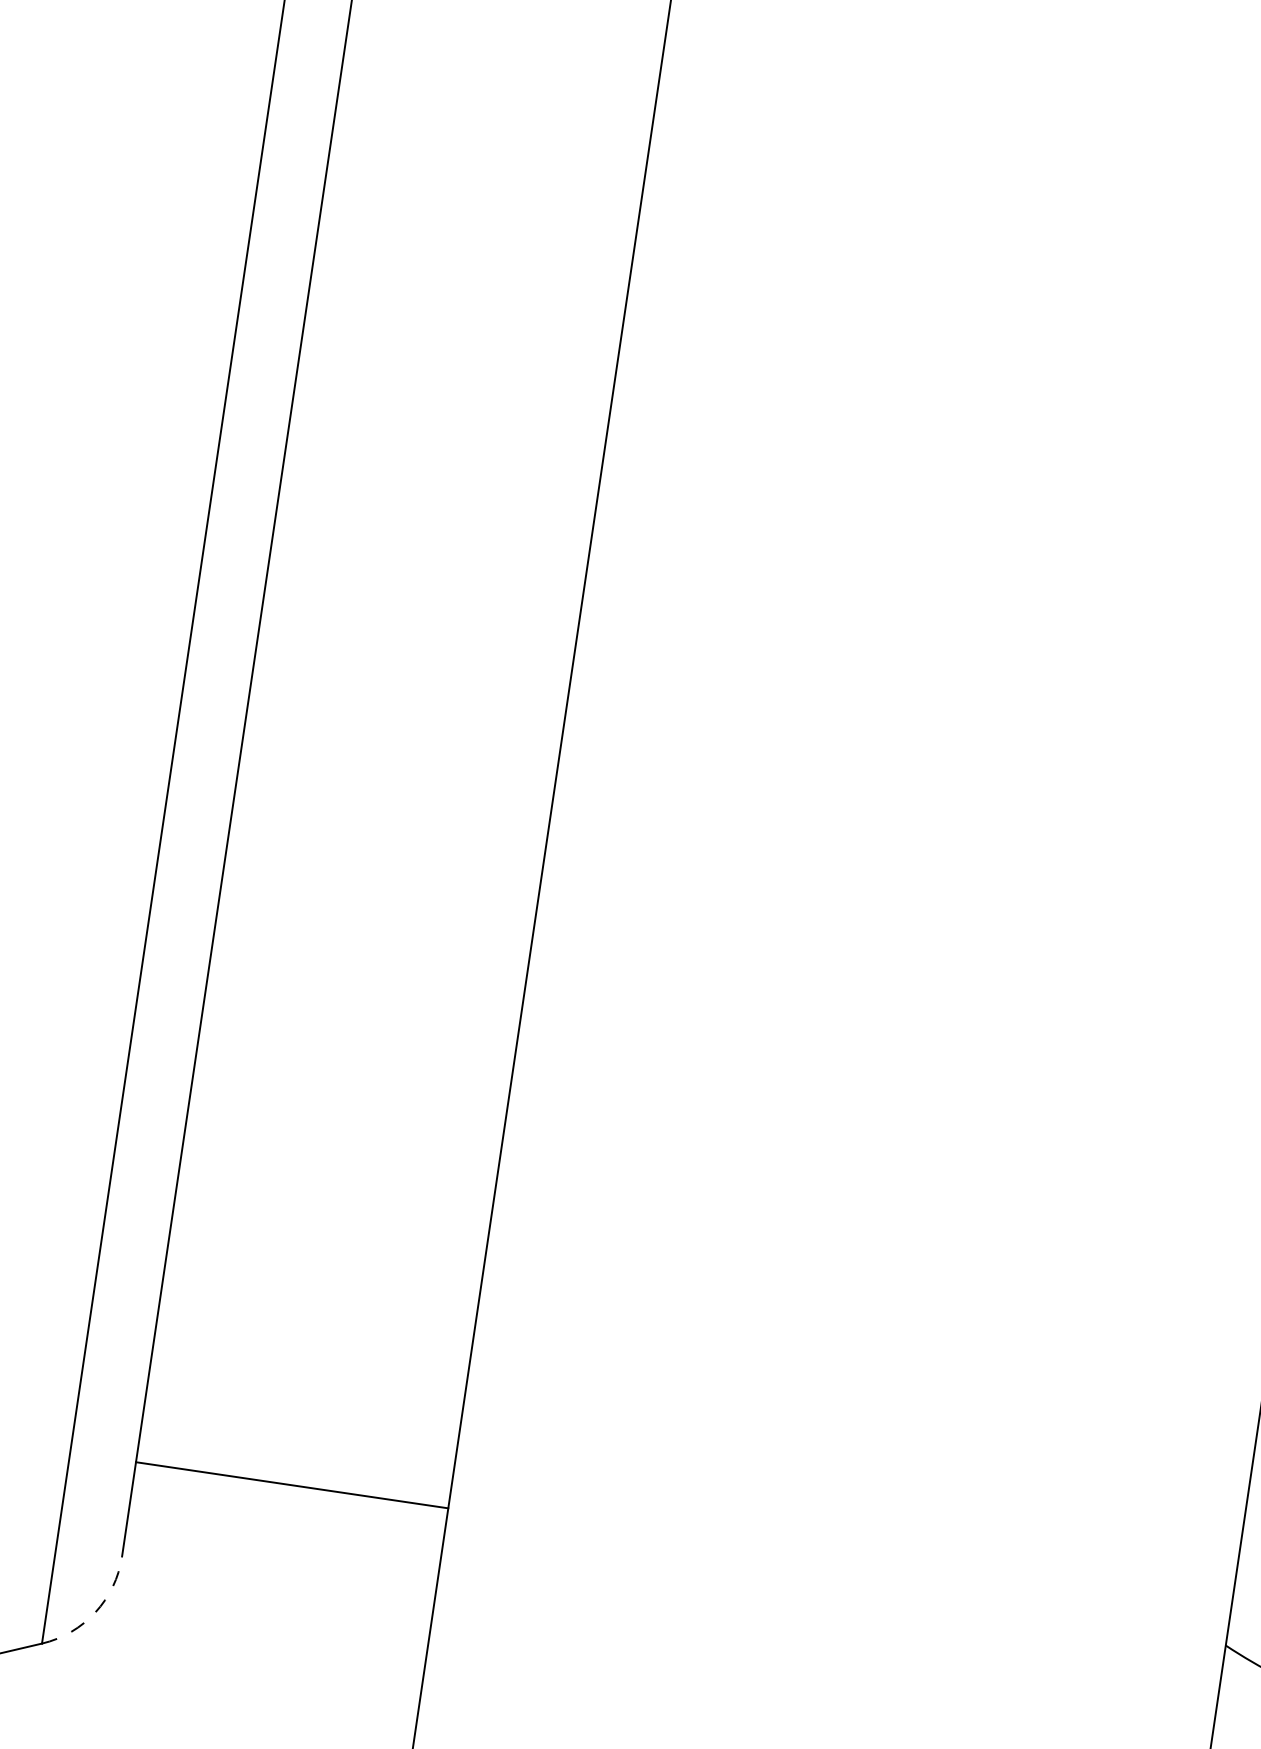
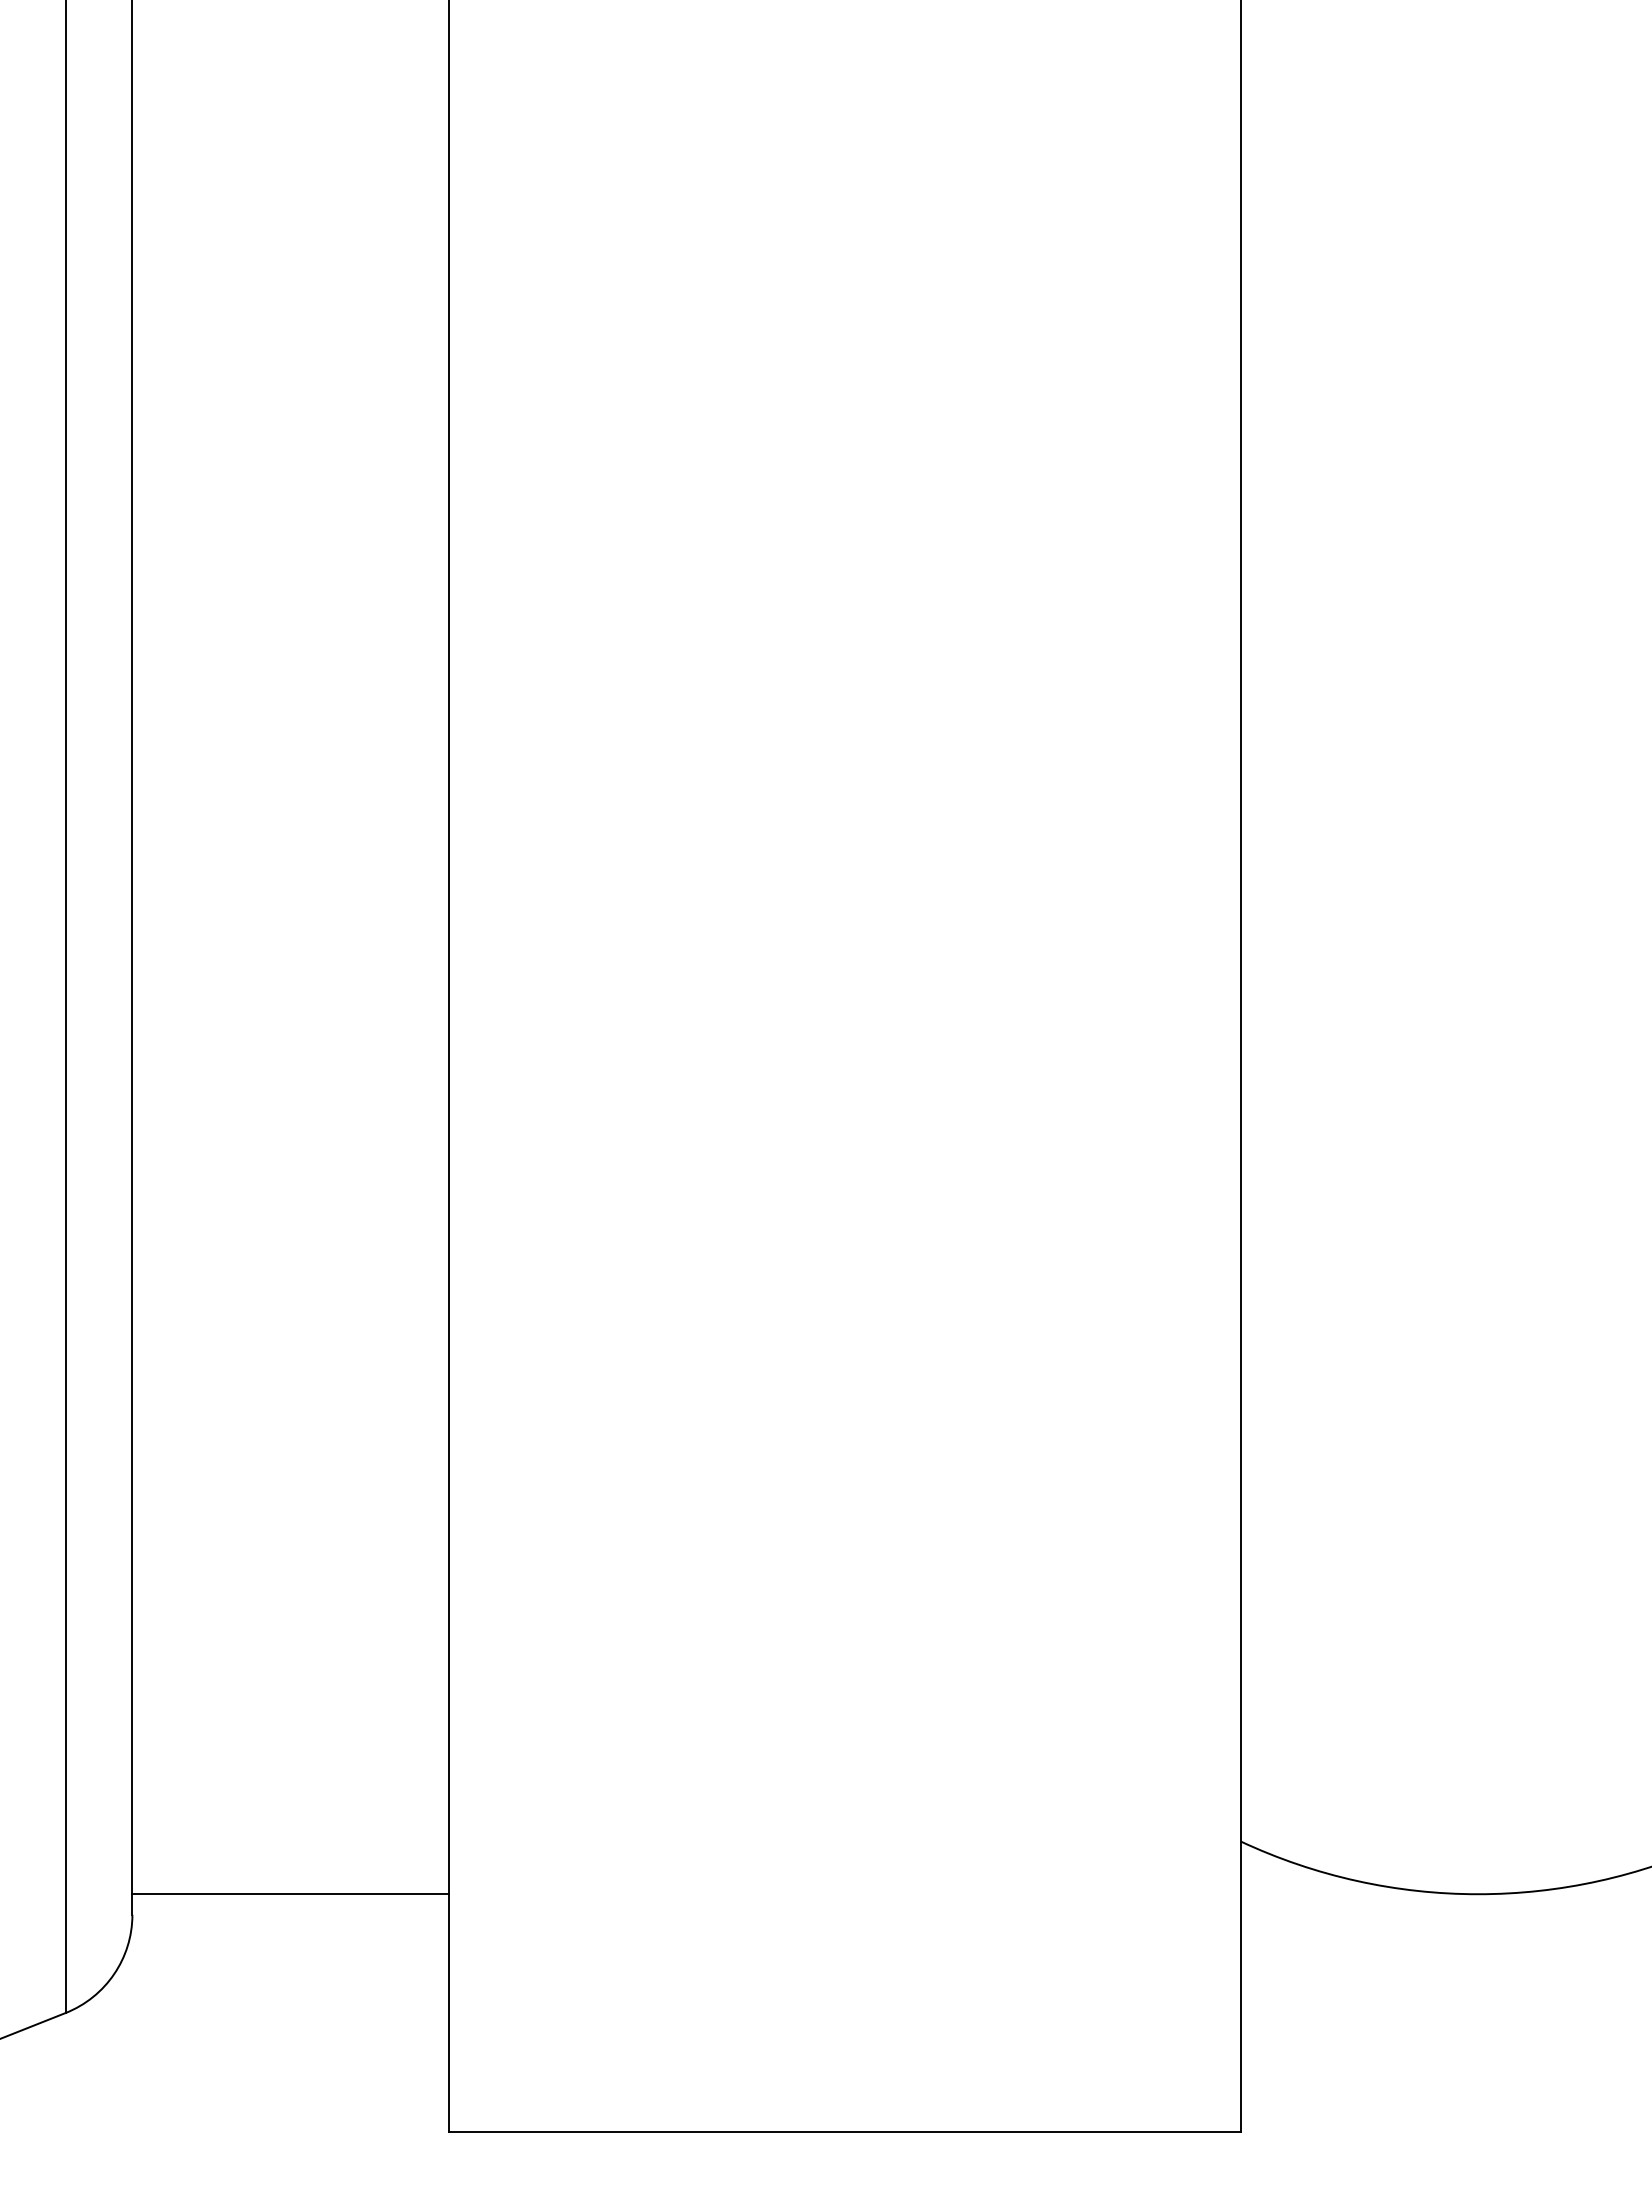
line: (291, 1485) -> (290, 1894), moved
arc: (95, 1612) -> (114, 1974), dashed -> solid

